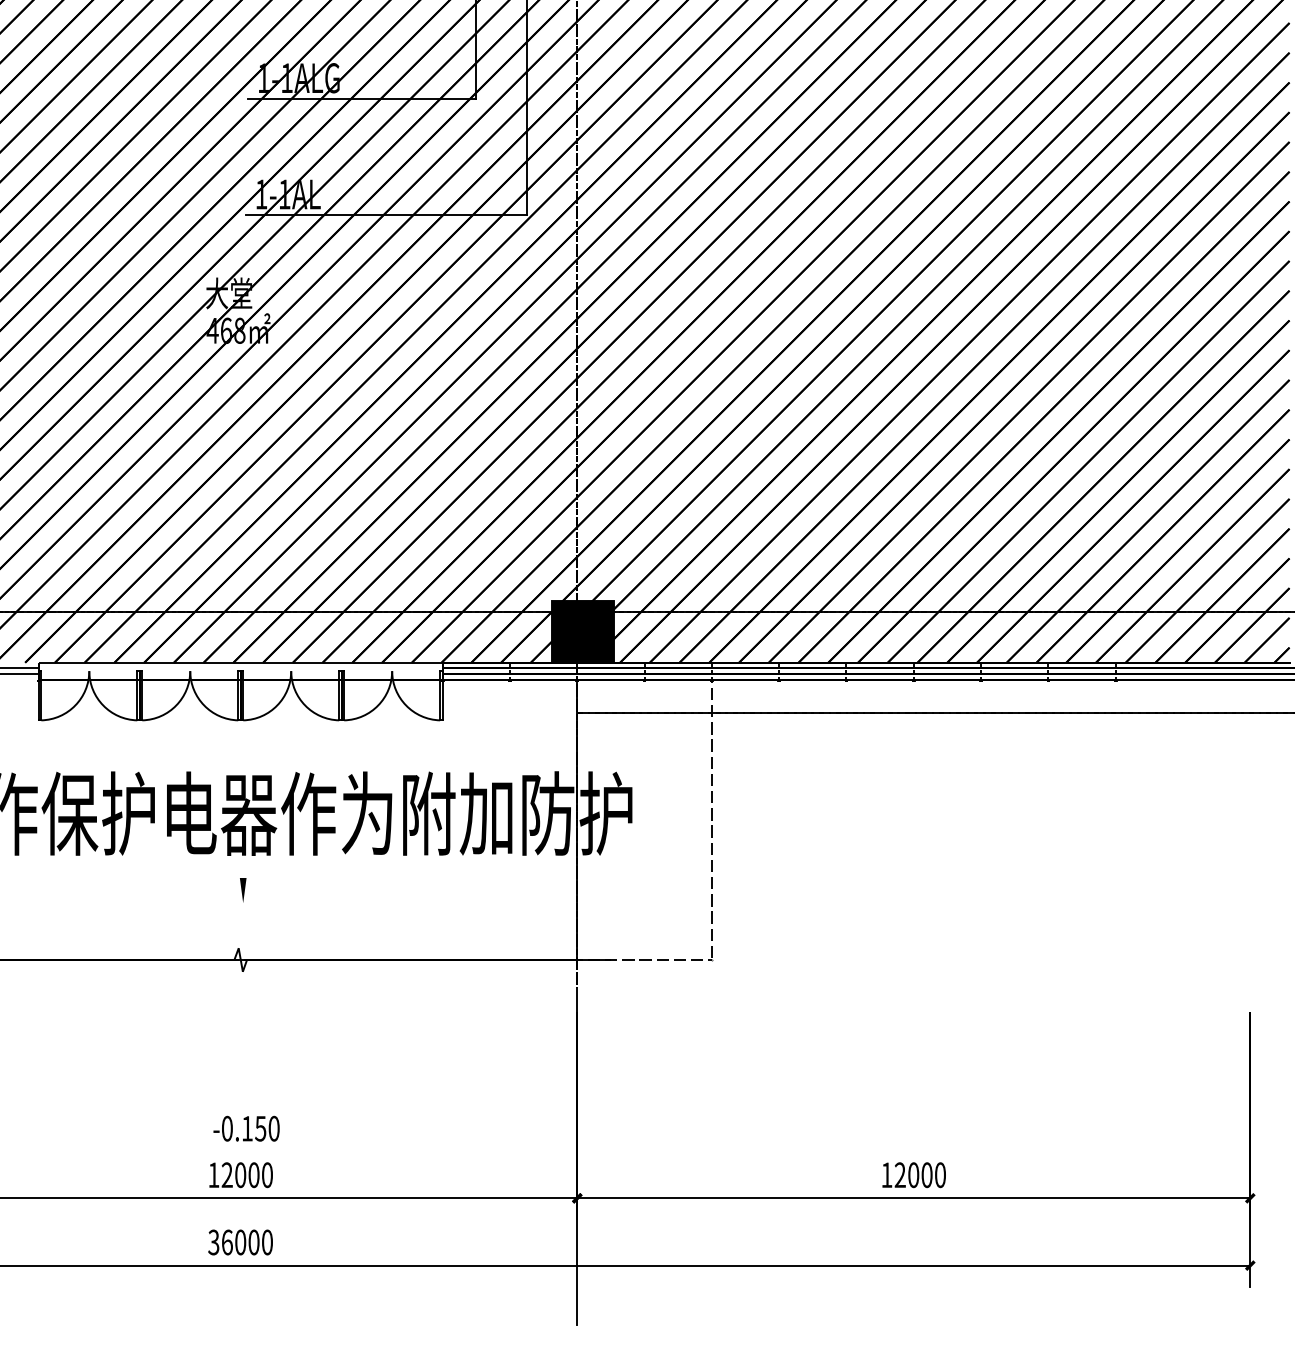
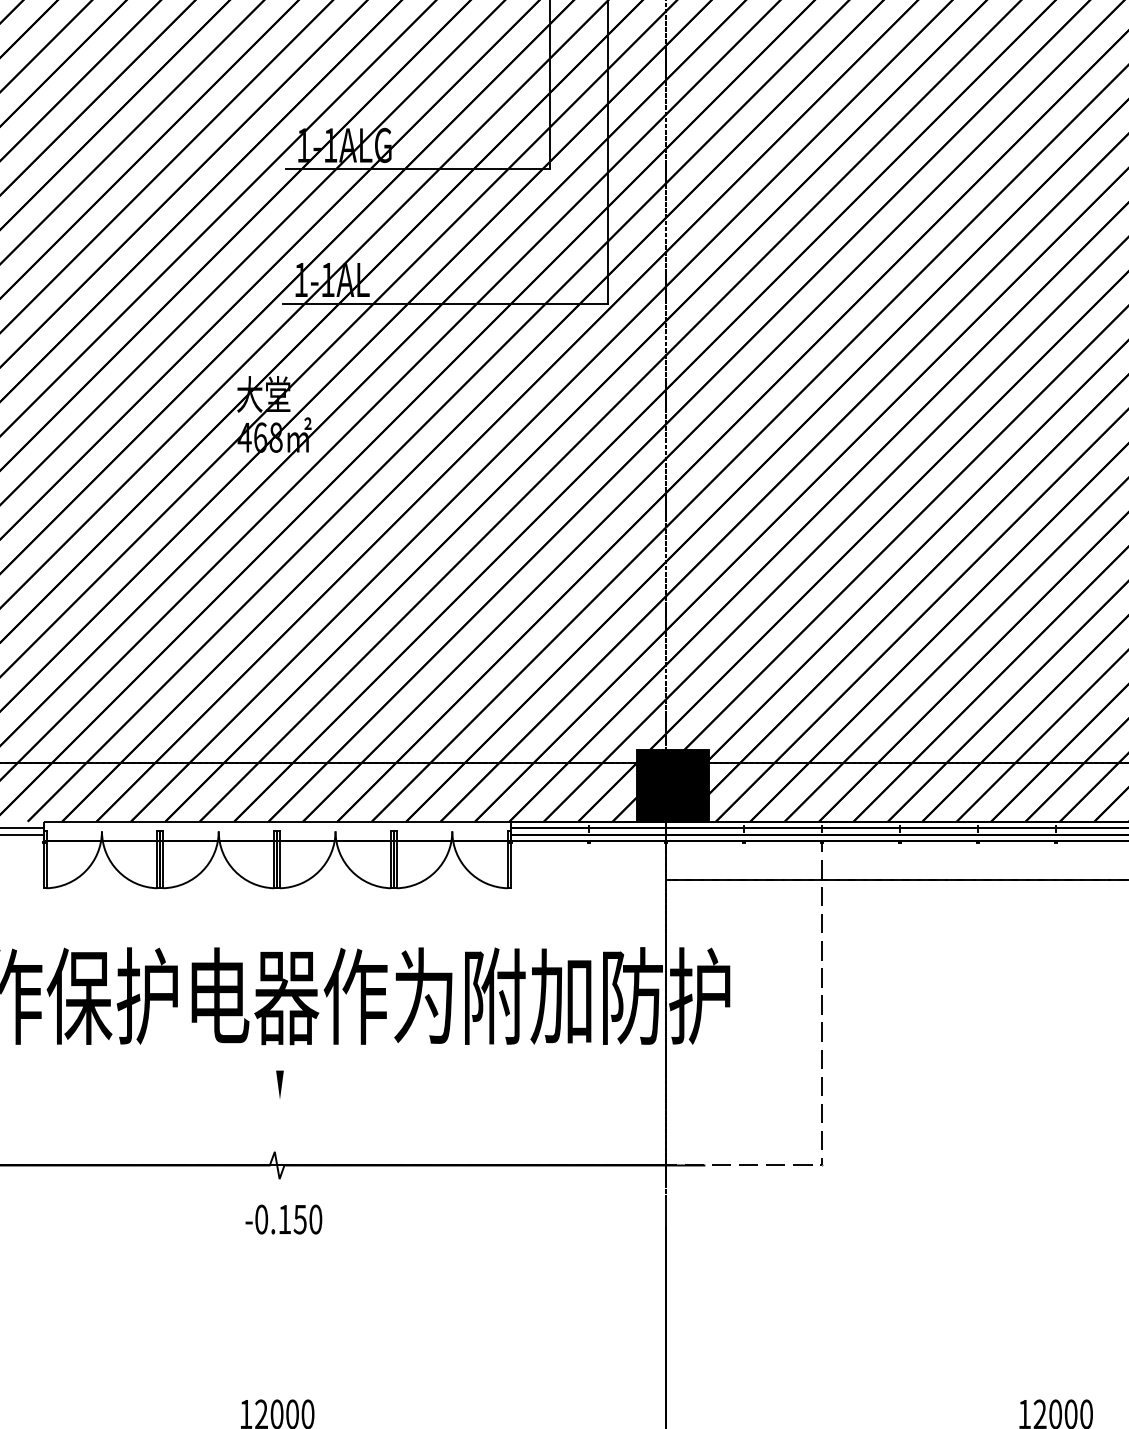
text: (246, 1128) -> (283, 1219), moved

